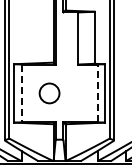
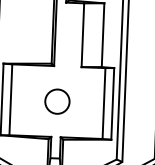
line: (21, 93) -> (10, 99), dashed -> solid
circle: (49, 93) -> (57, 101), moved
line: (97, 93) -> (103, 103), dashed -> solid

